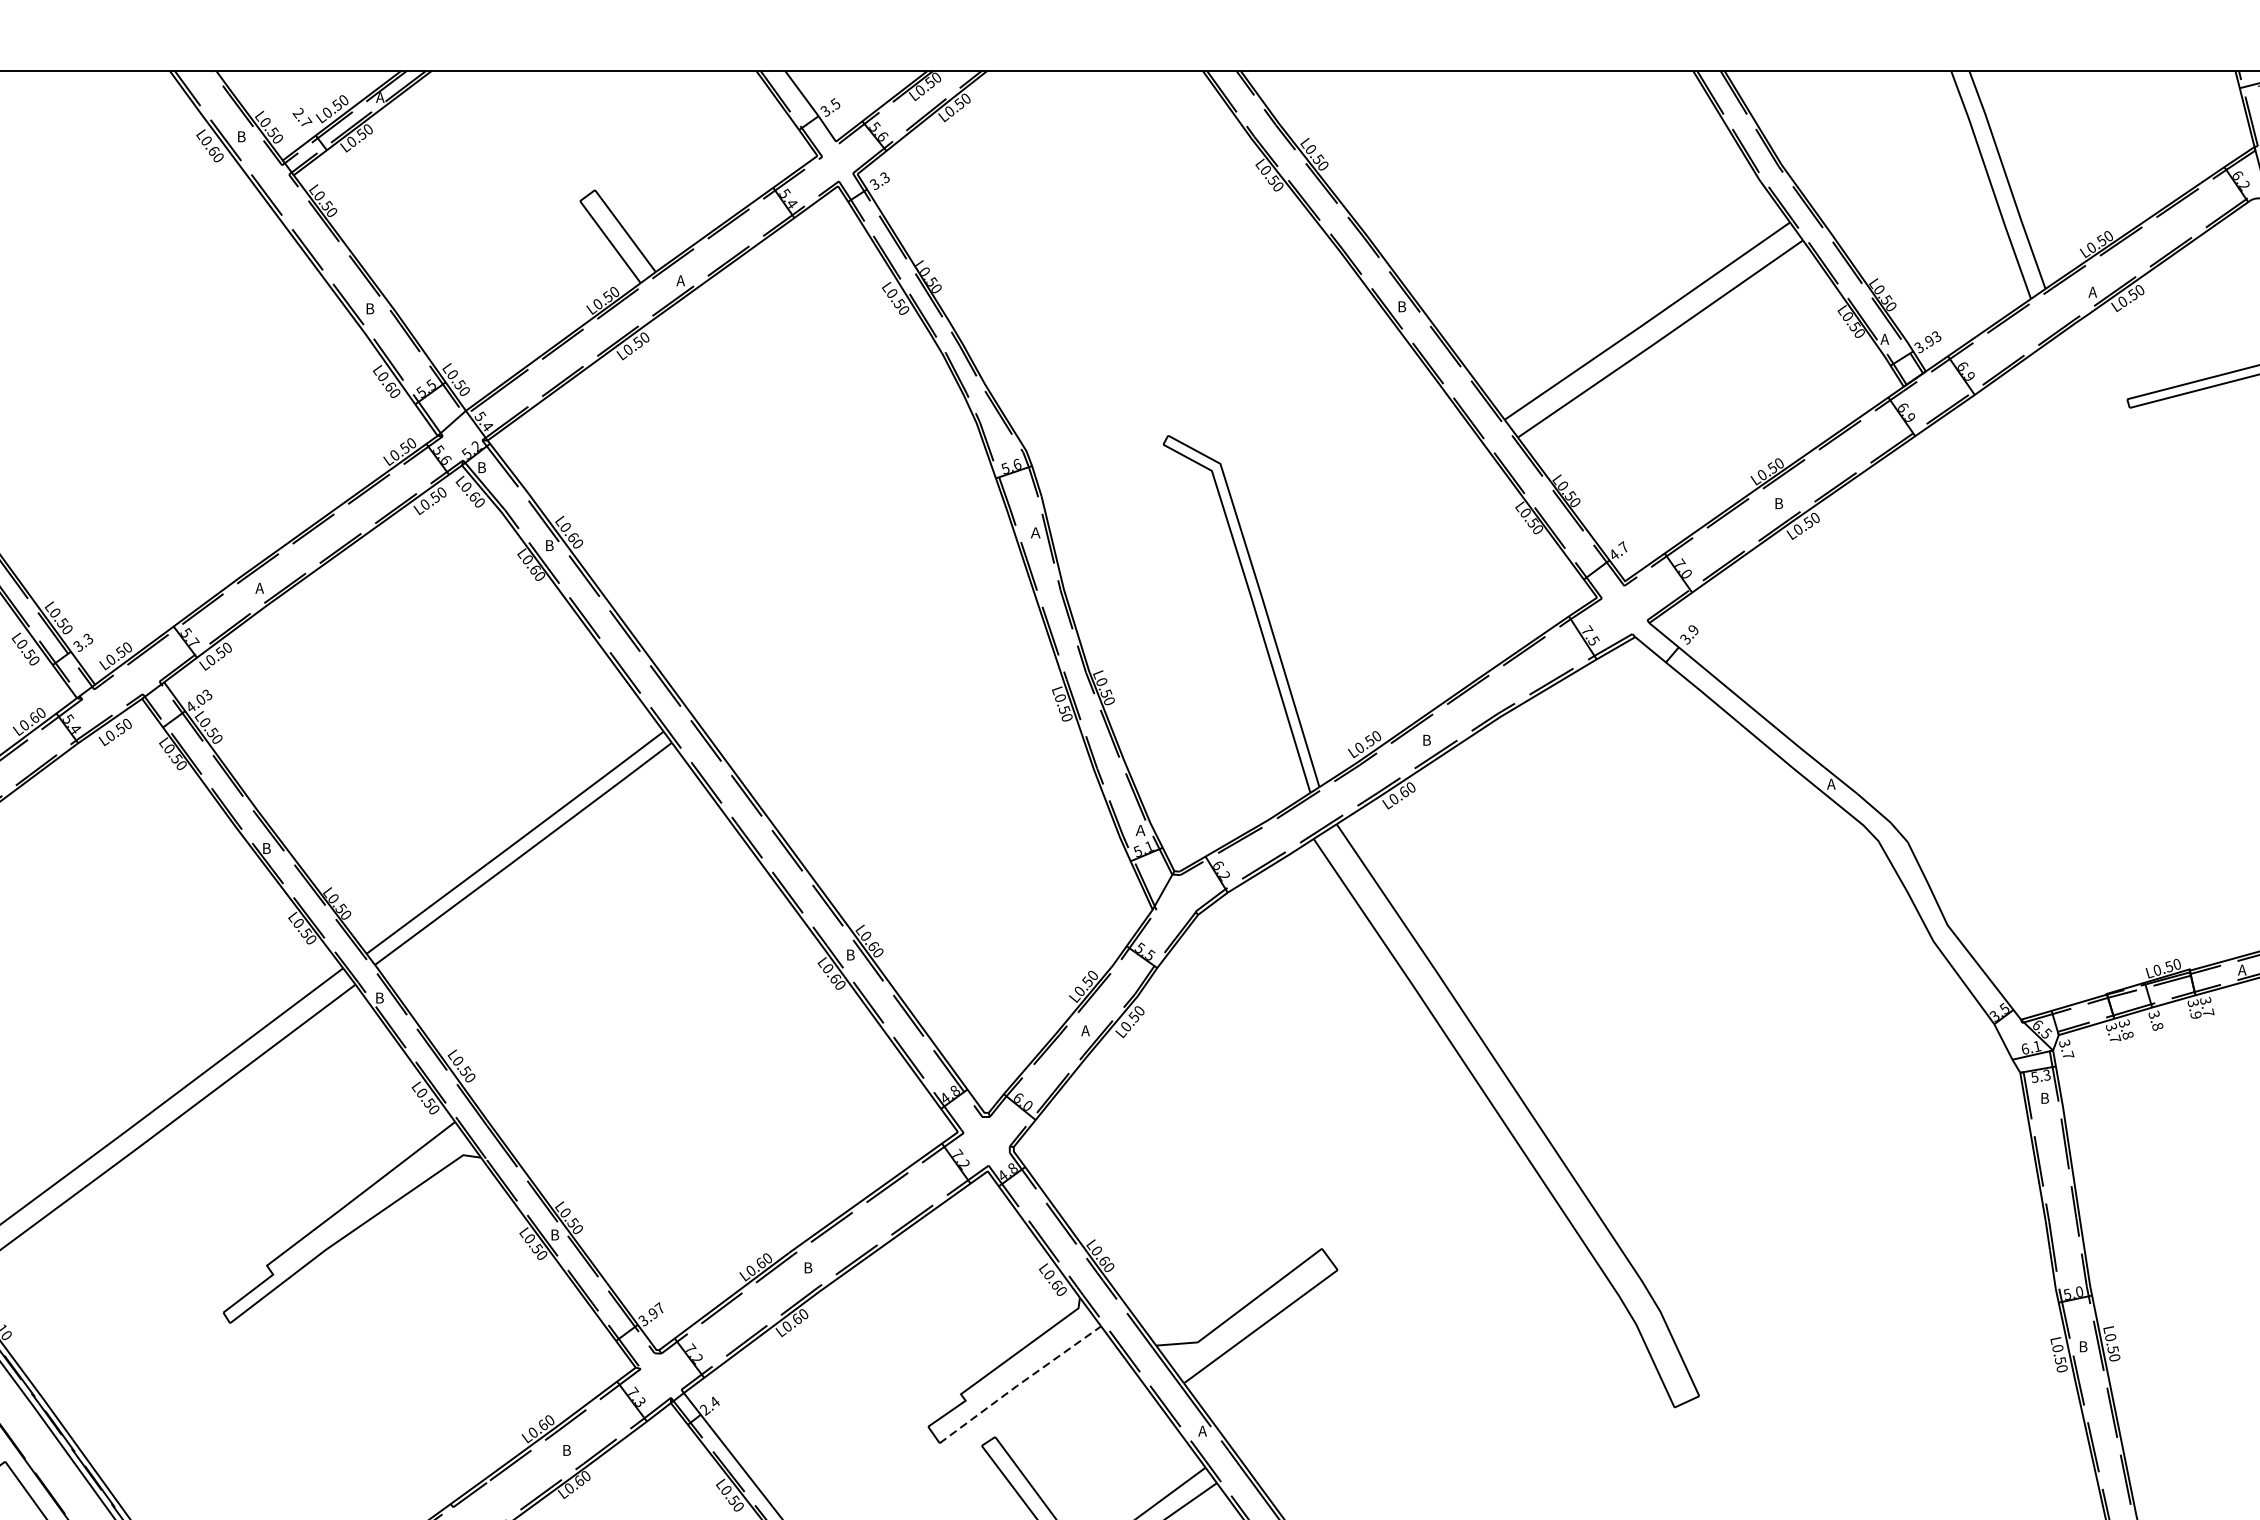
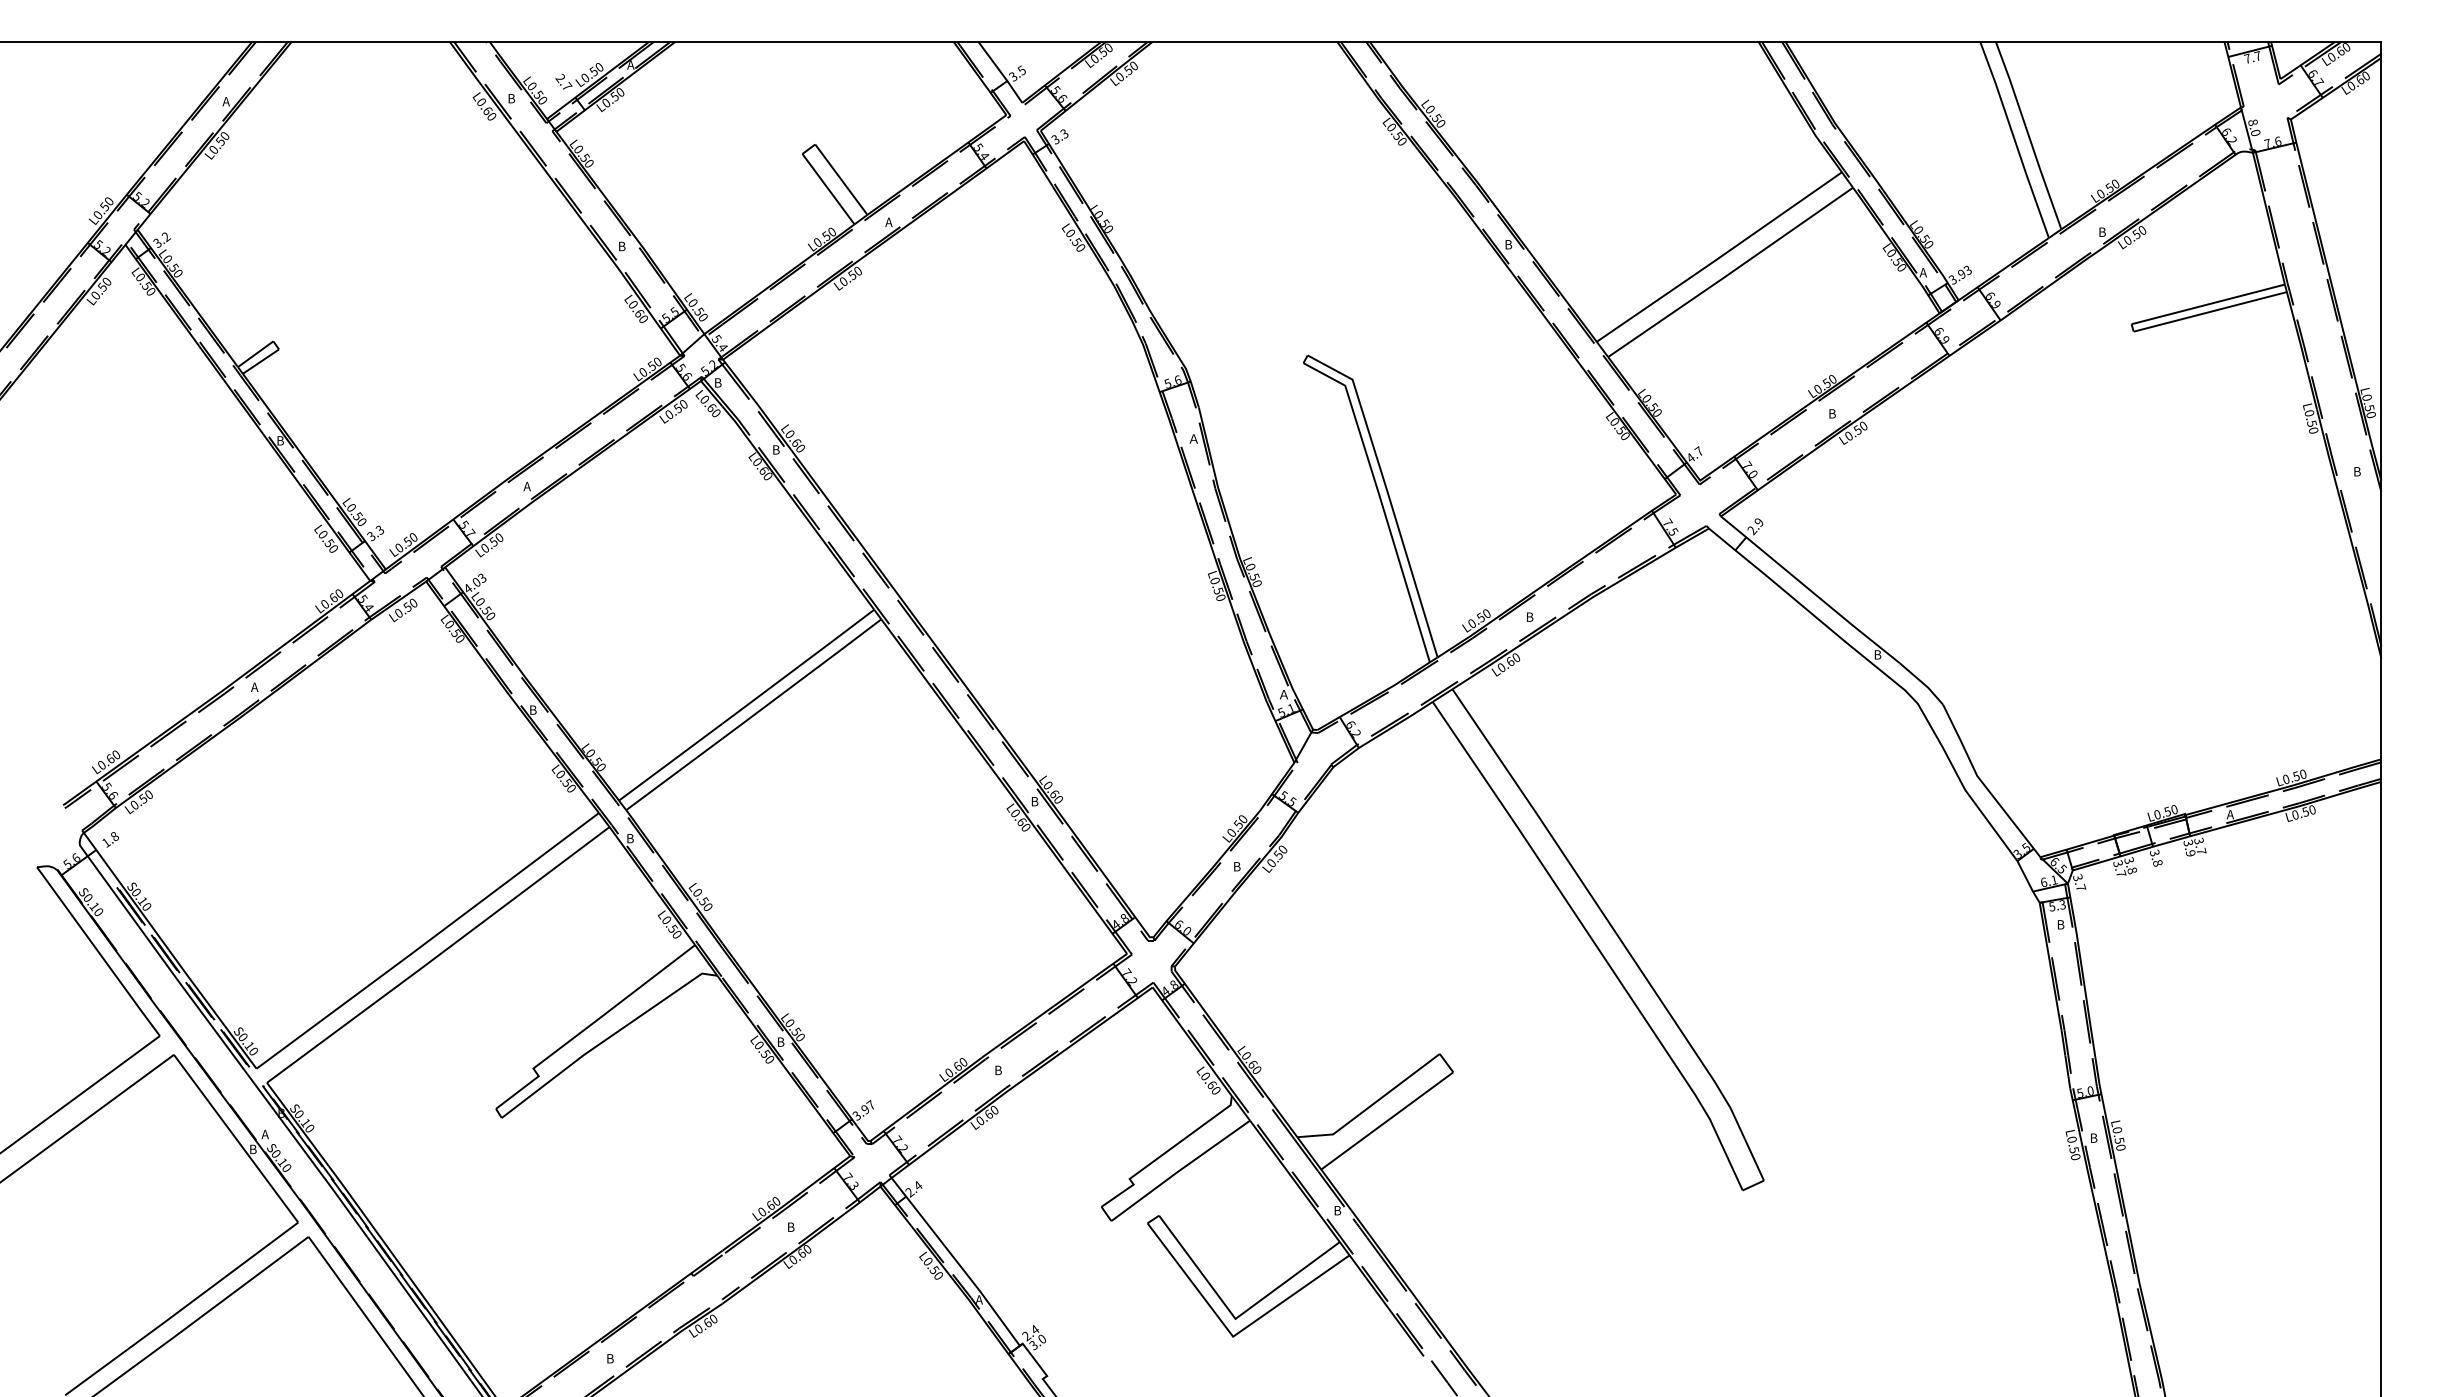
text: (2092, 291) -> (2101, 231), A -> B
text: (1685, 639) -> (1752, 530), 3.9 -> 2.9
text: (1831, 783) -> (1877, 654), A -> B
text: (1085, 1030) -> (1236, 866), A -> B
line: (1020, 1384) -> (1180, 1170), dashed -> solid
text: (1202, 1430) -> (1337, 1210), A -> B

